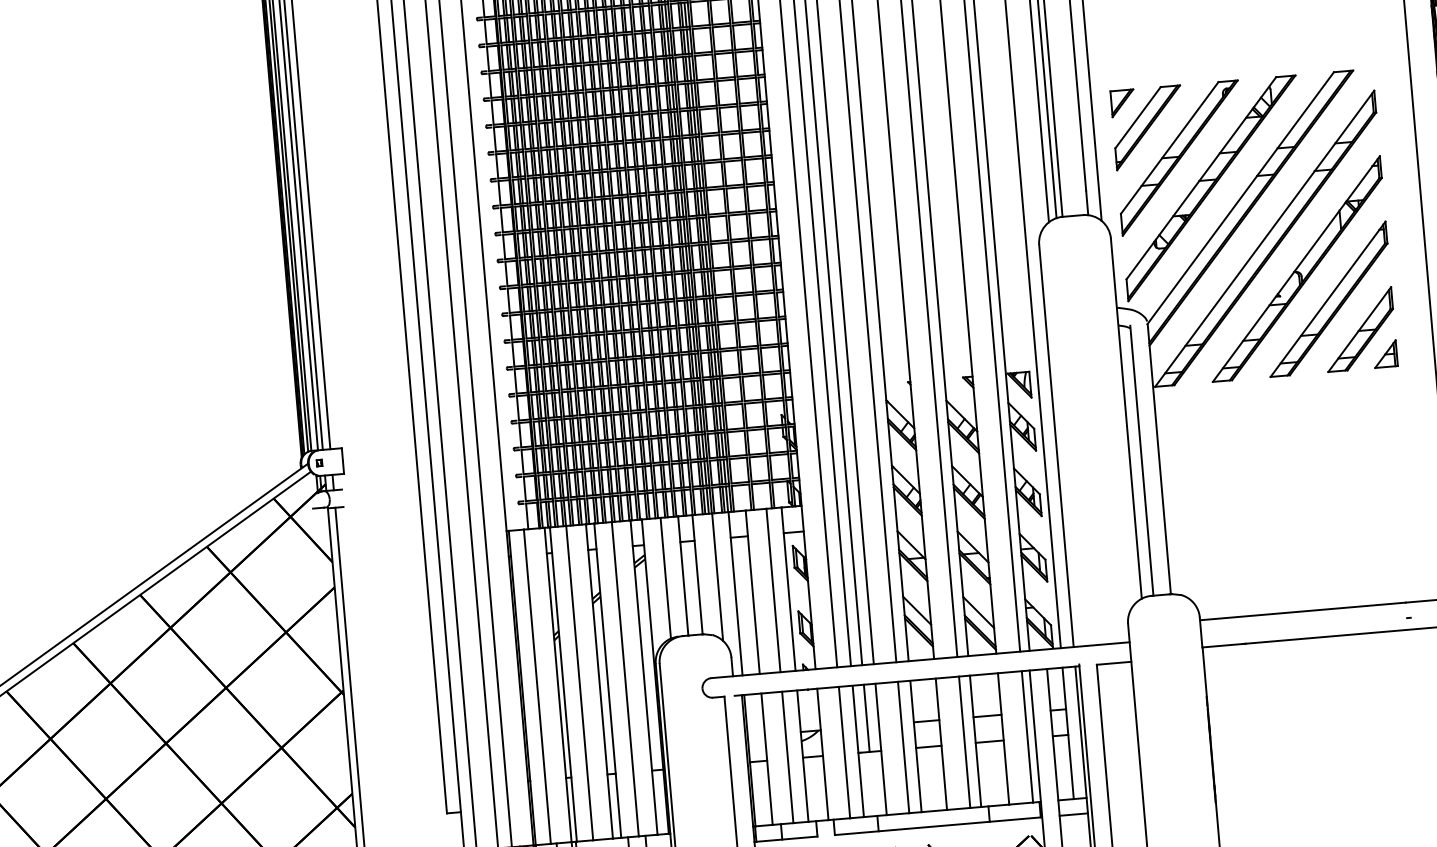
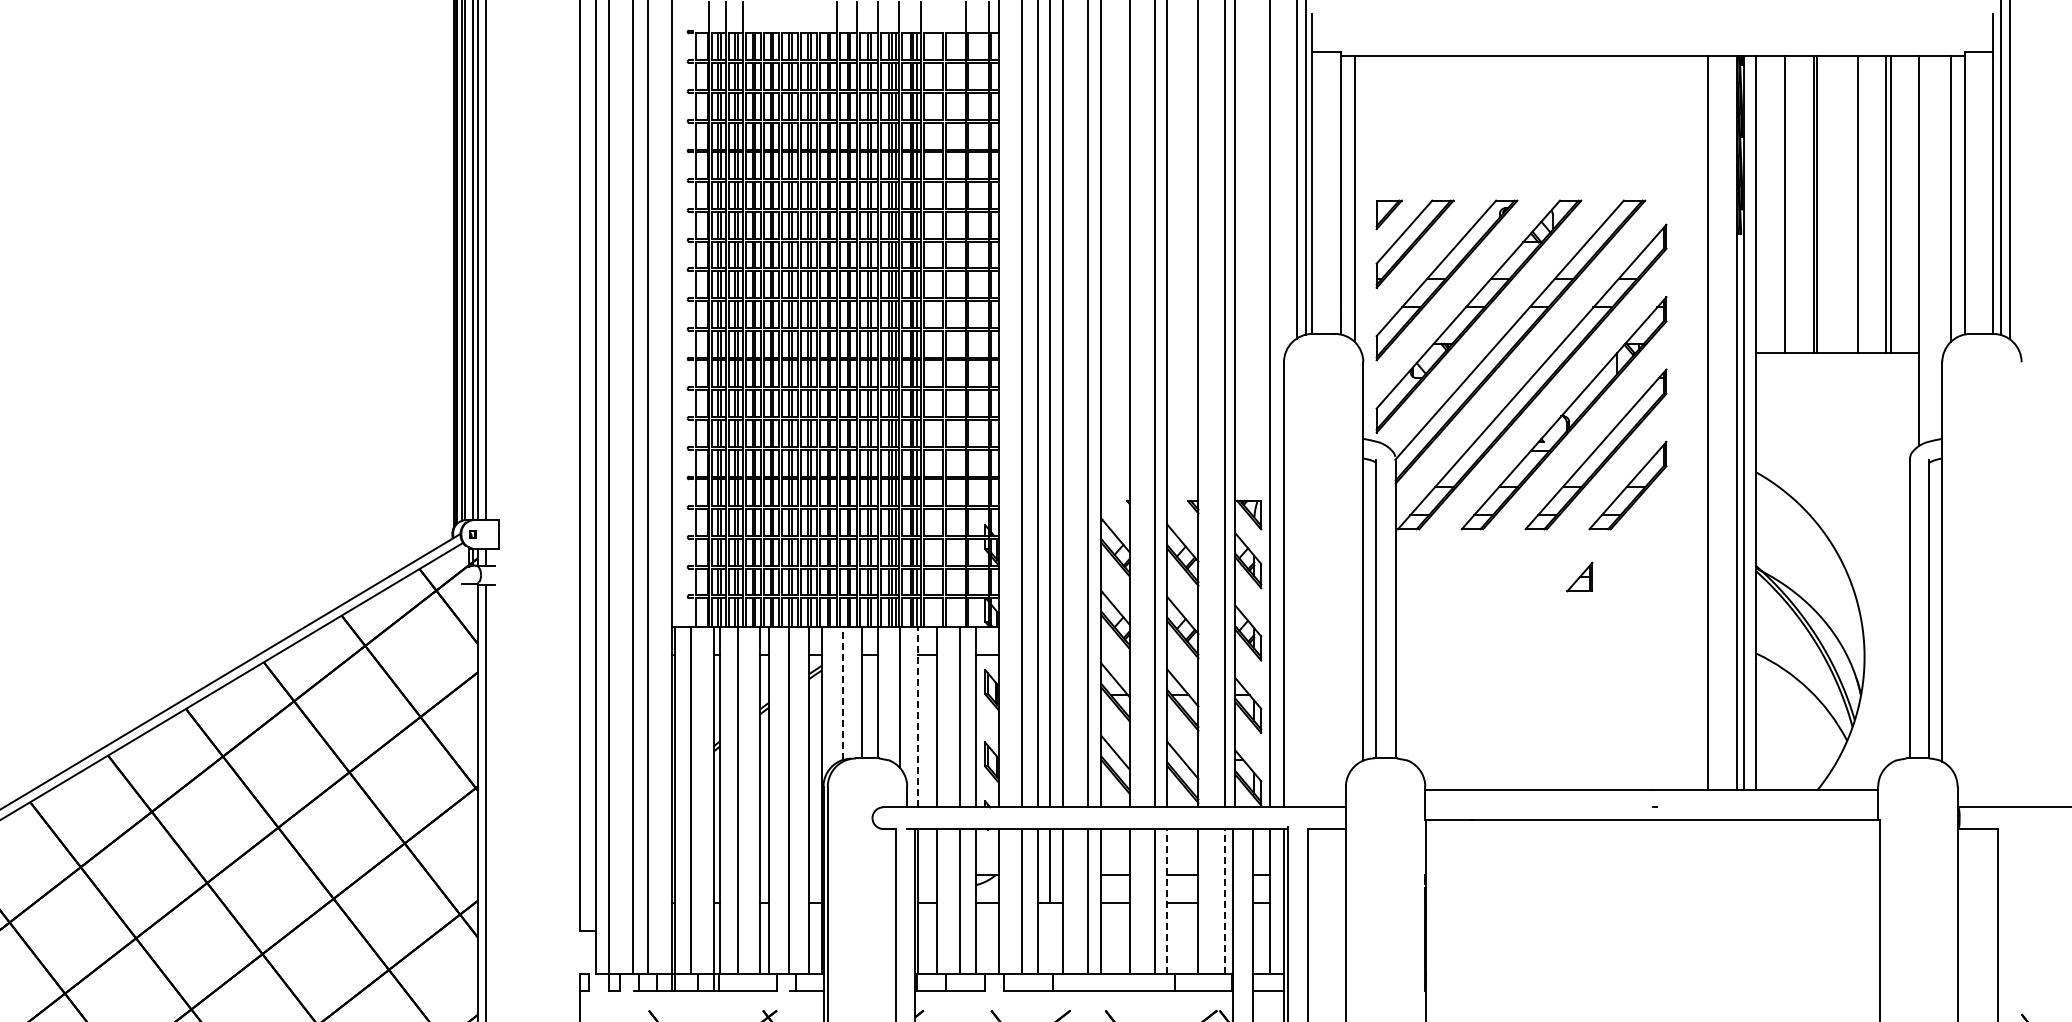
part: (1385, 353) -> (1579, 576), moved
line: (665, 578) -> (842, 693), solid -> dashed
line: (735, 593) -> (917, 716), solid -> dashed
line: (1027, 736) -> (1224, 901), solid -> dashed
line: (975, 741) -> (1167, 901), solid -> dashed

